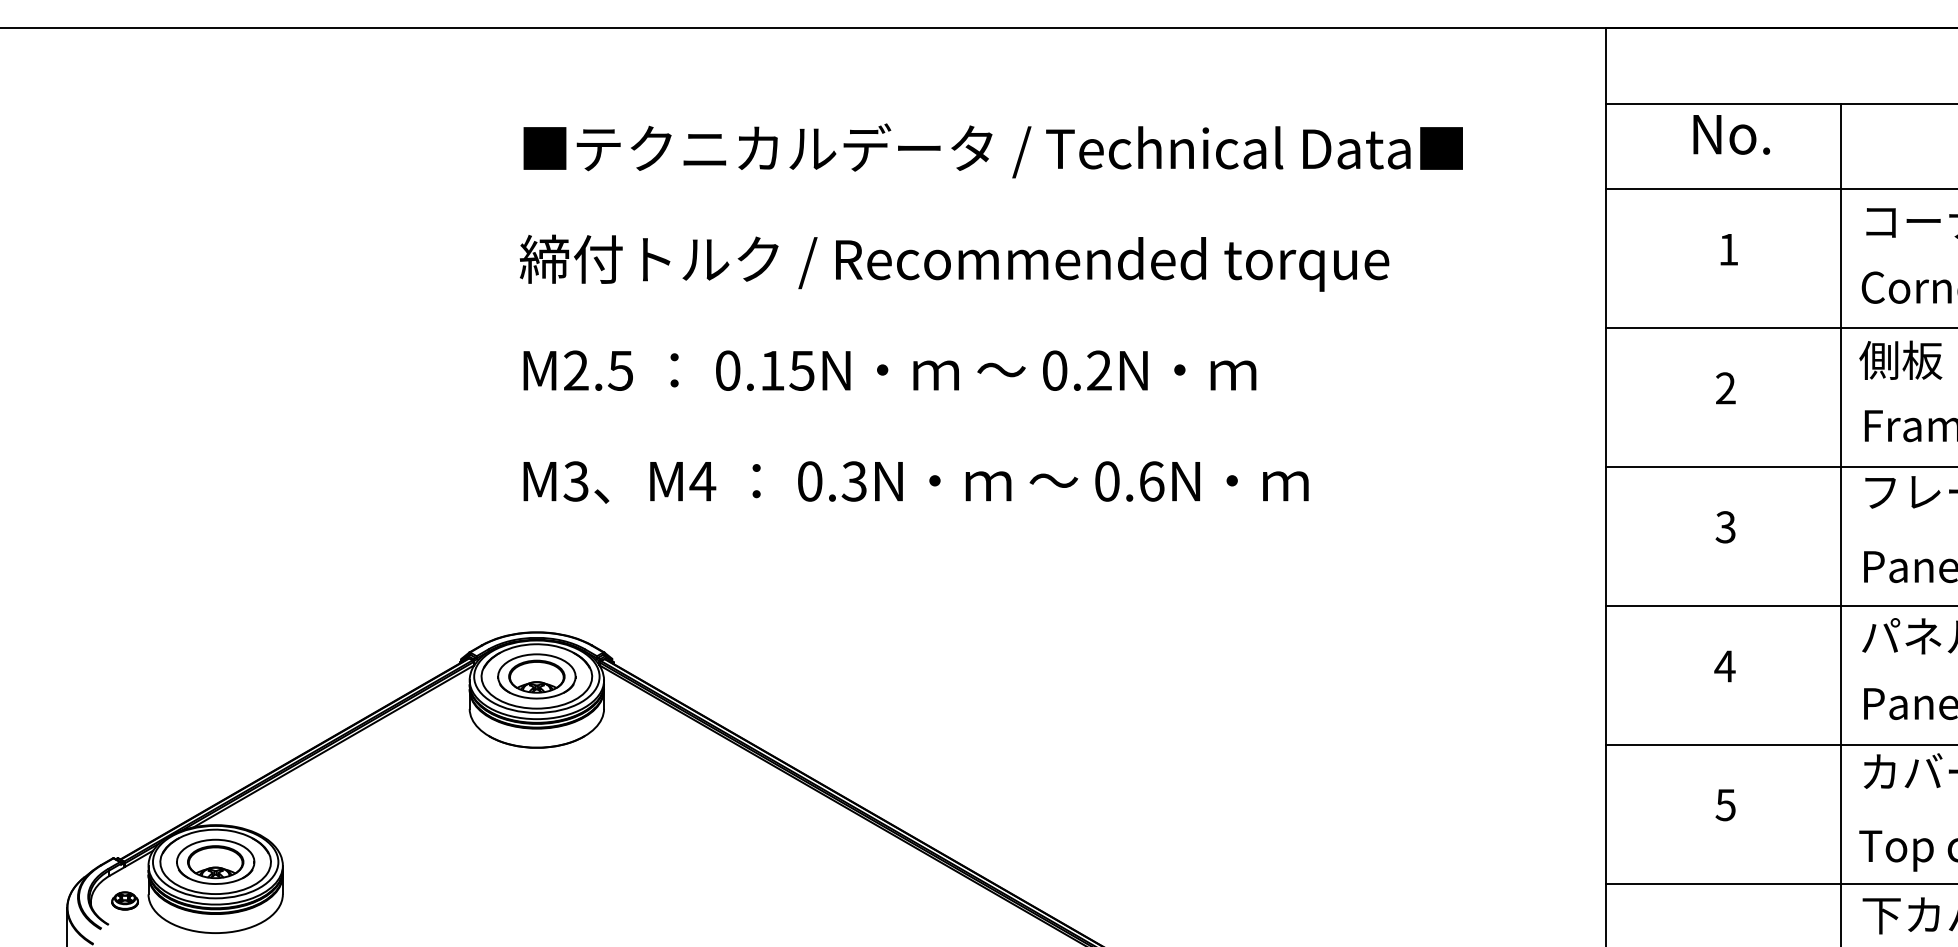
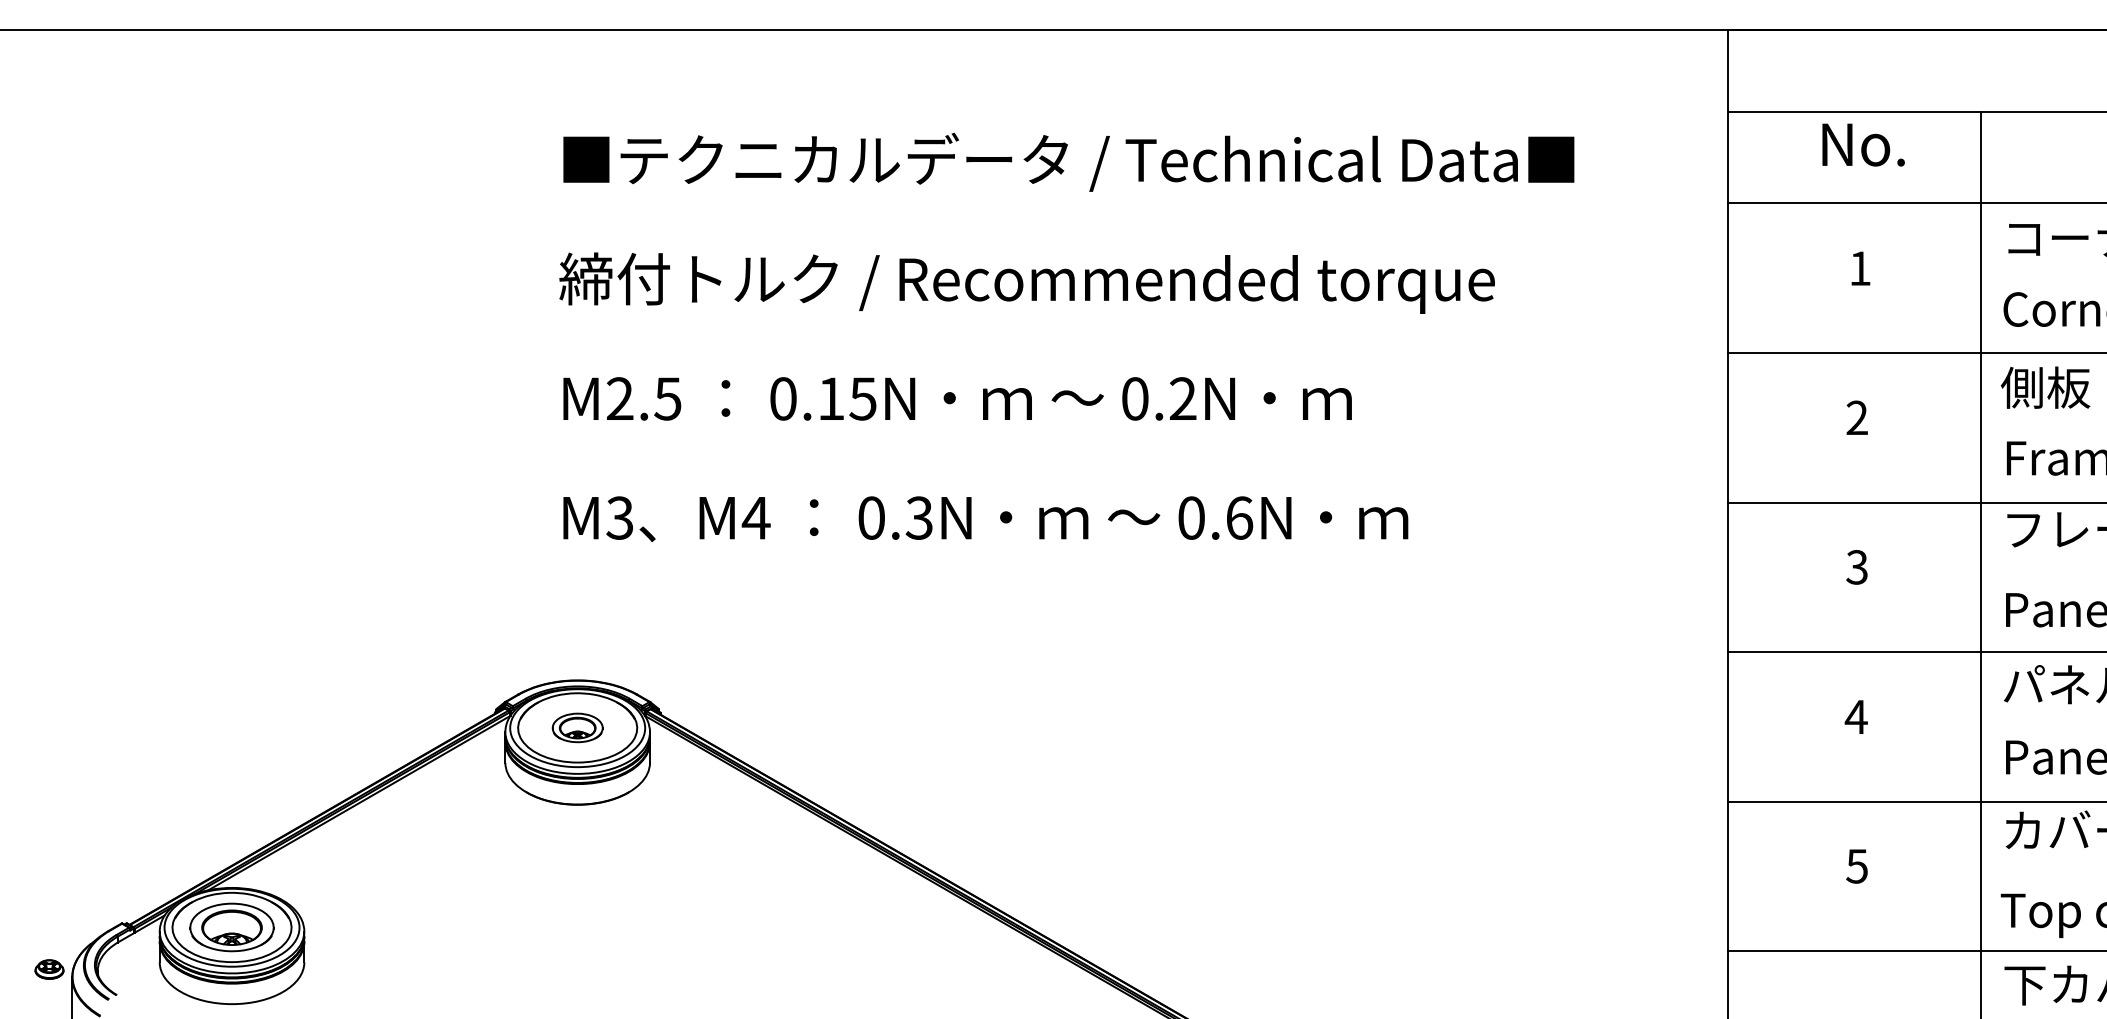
part: (536, 676) -> (577, 727), size x0.6
part: (124, 900) -> (48, 969), moved

